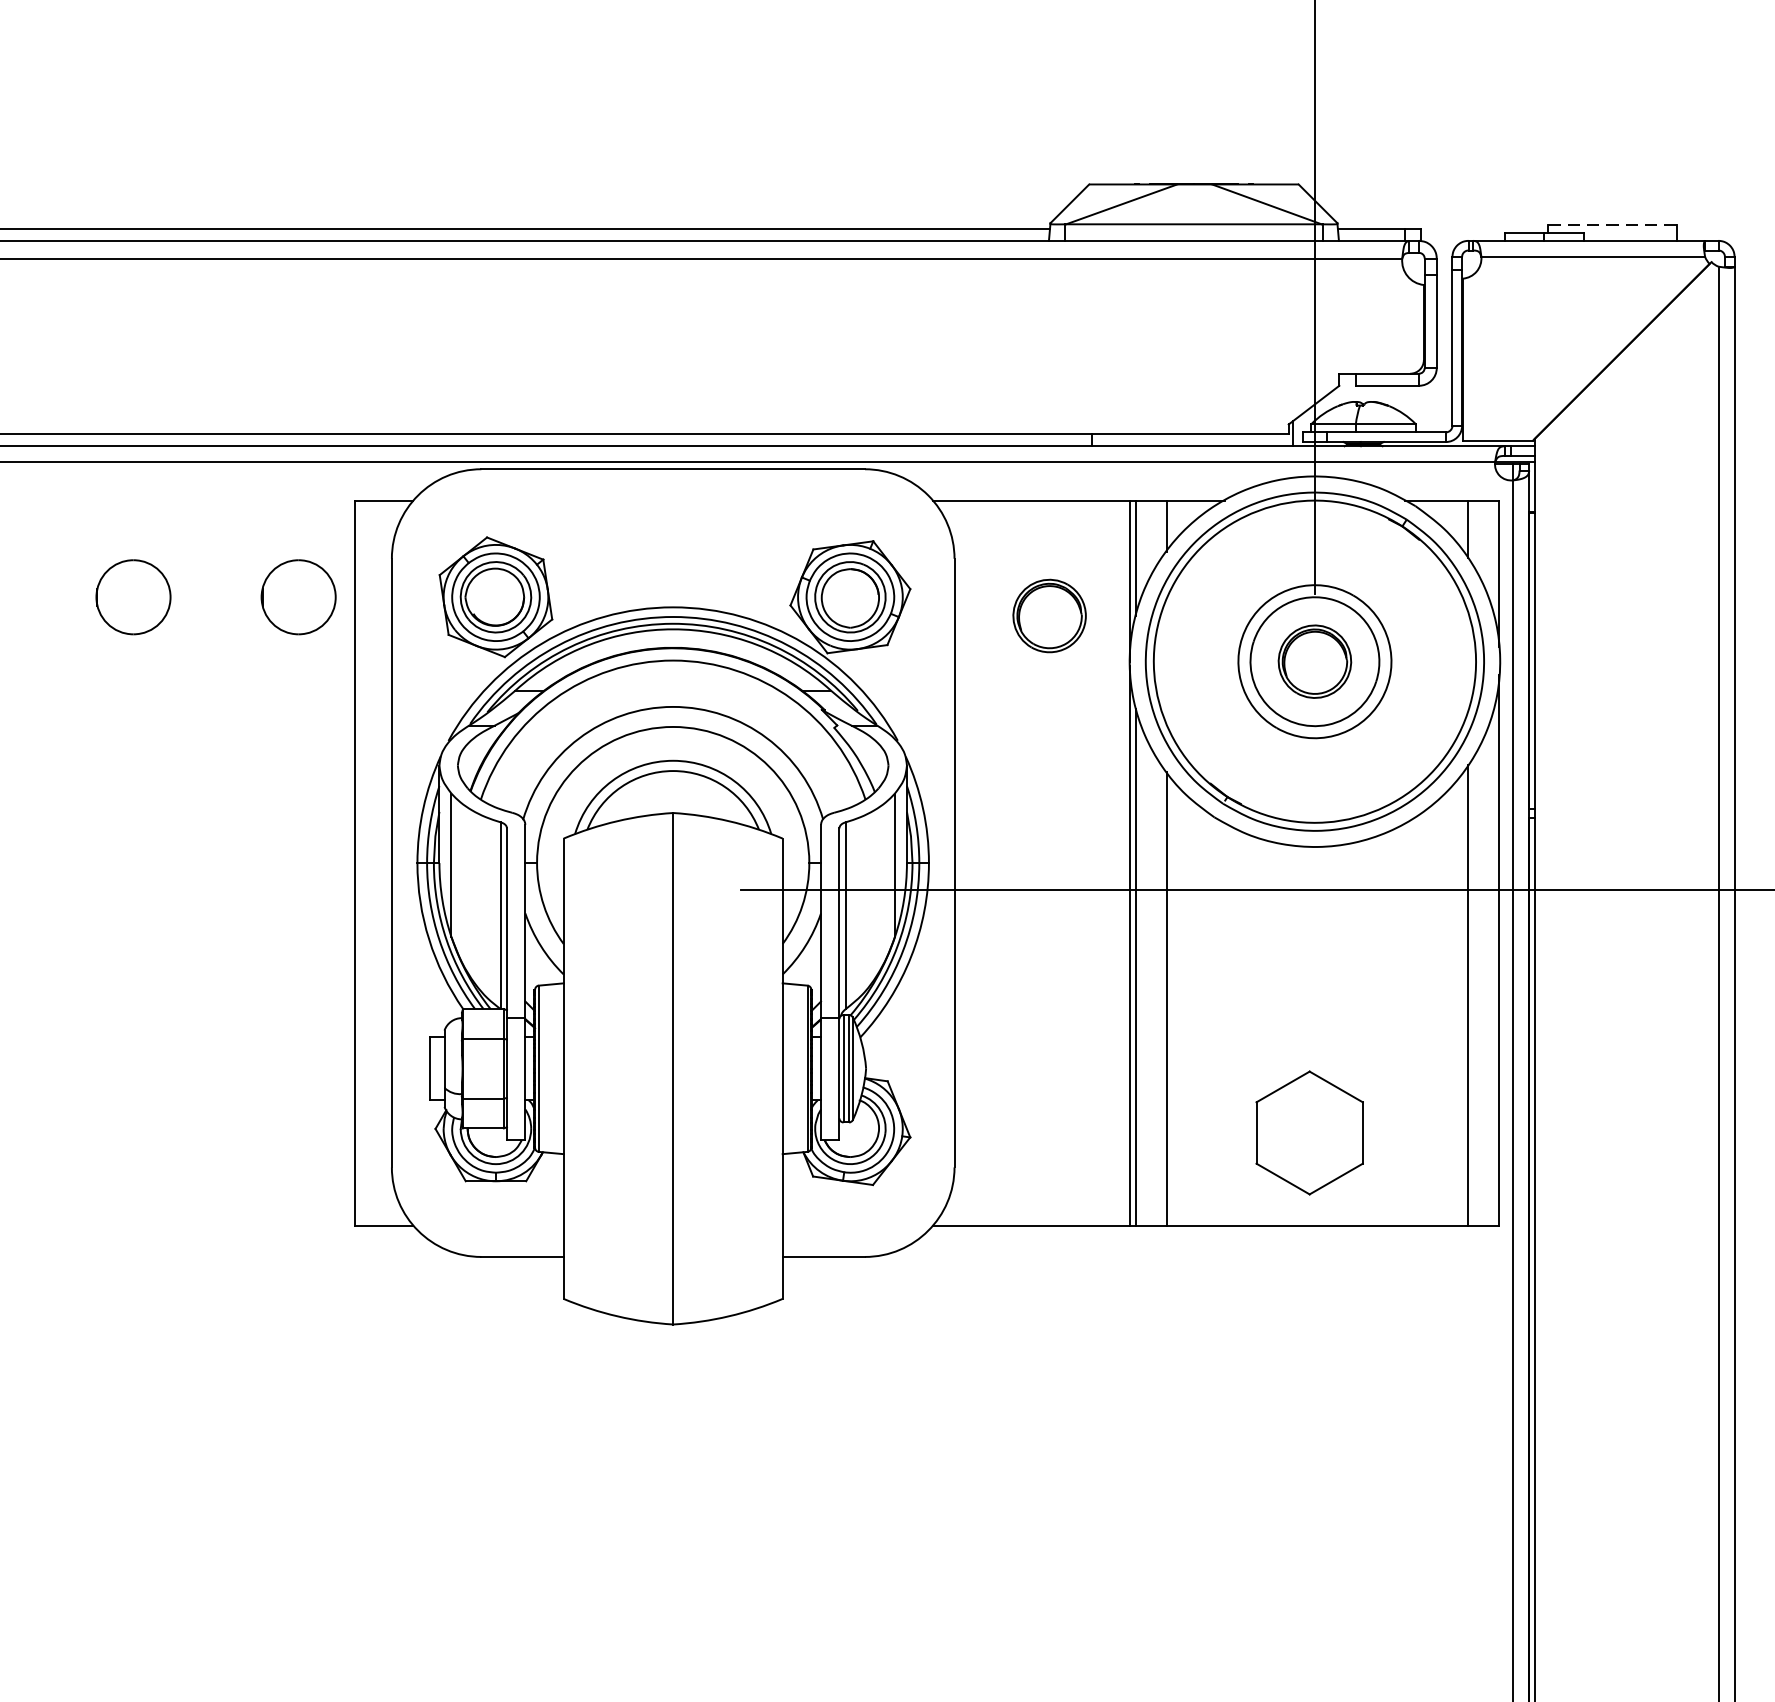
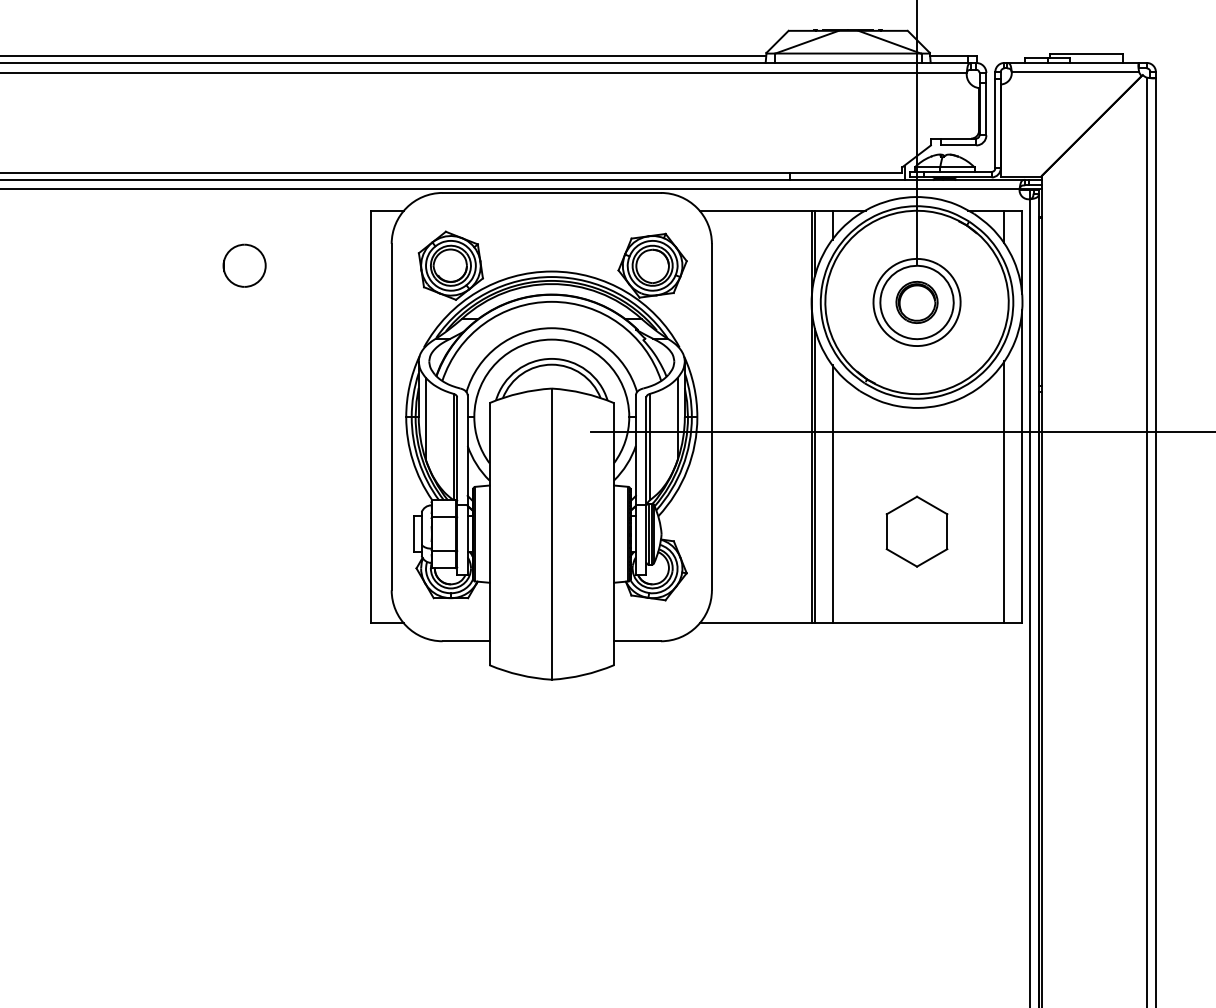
line: (1612, 224) -> (1086, 53), dashed -> solid
part: (298, 596) -> (338, 265), removed
part: (1048, 616) -> (765, 276), removed
part: (1308, 1132) -> (916, 531), moved

